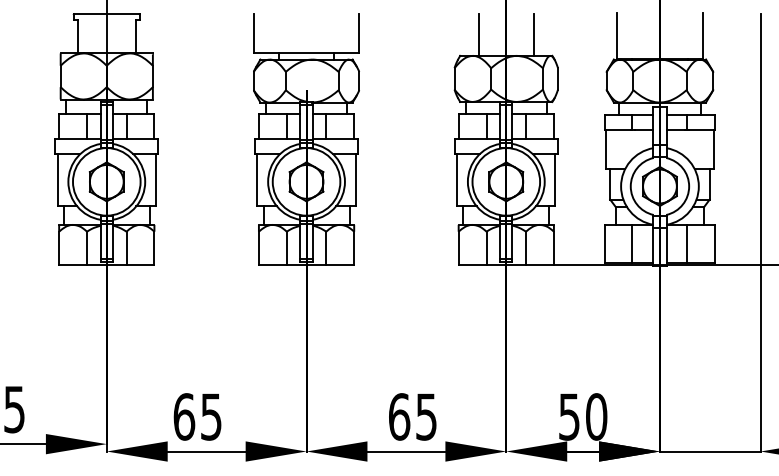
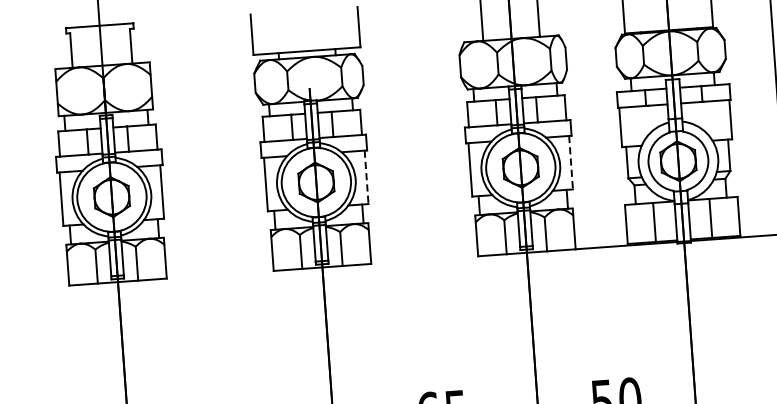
line: (355, 180) -> (366, 177), solid -> dashed
line: (555, 180) -> (571, 162), solid -> dashed

